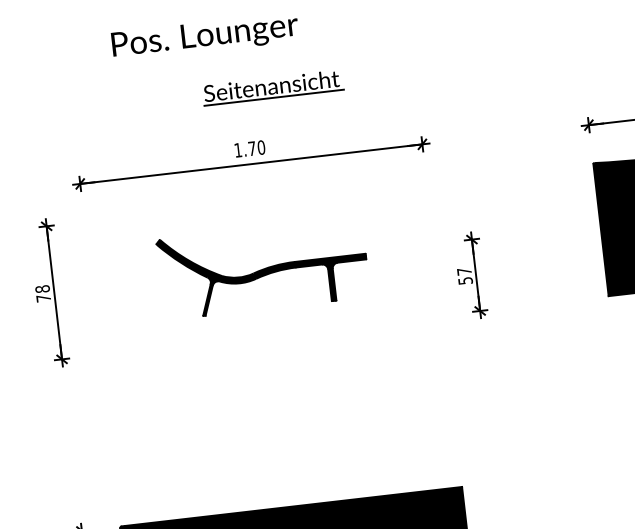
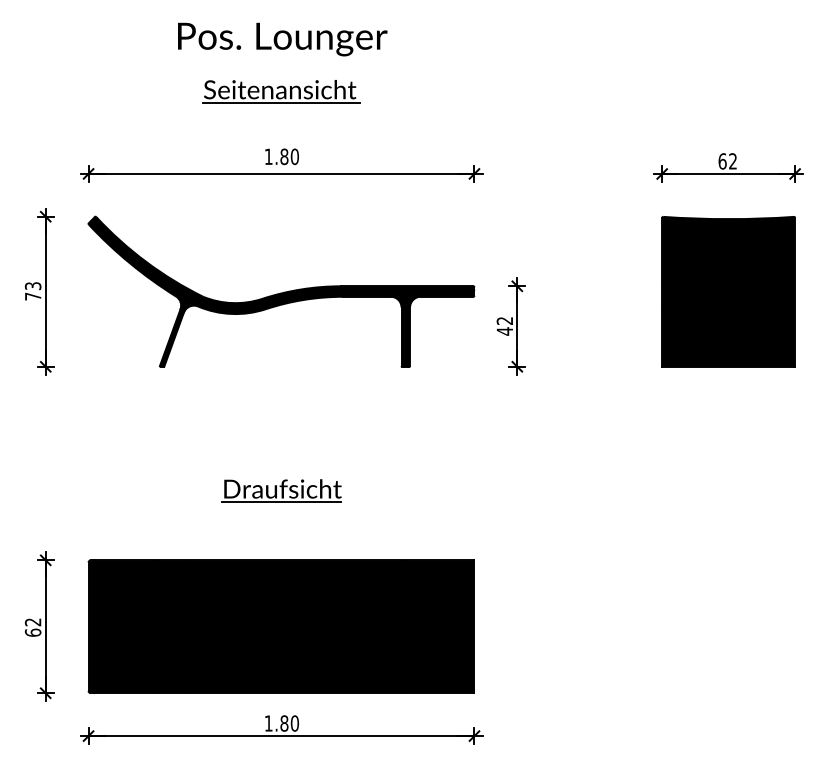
text: (205, 37) -> (282, 39), moved
part: (273, 87) -> (281, 91), moved
text: (252, 148) -> (284, 156), 1.70 -> 1.80
part: (263, 268) -> (281, 291), size x1.67
text: (464, 276) -> (504, 326), 57 -> 42
text: (42, 289) -> (33, 286), 78 -> 73
part: (283, 444) -> (281, 490), added

